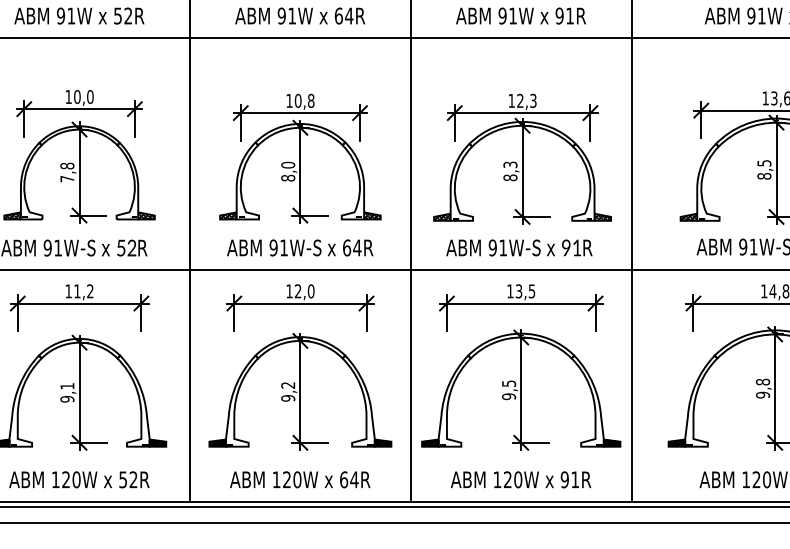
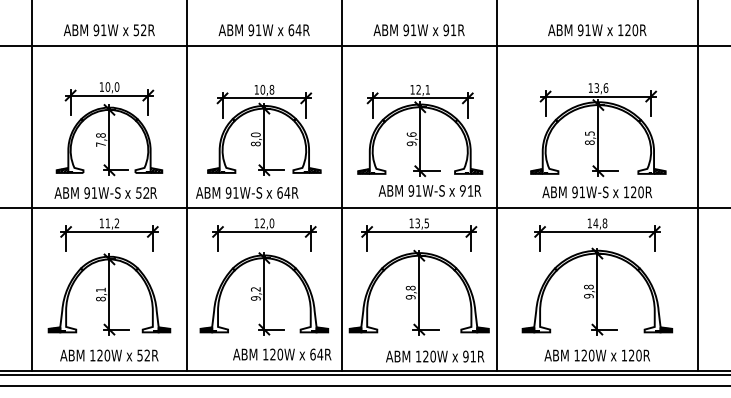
text: (532, 100) -> (427, 89), 12,3 -> 12,1
text: (510, 171) -> (411, 139), 8,3 -> 9,6
text: (300, 247) -> (247, 192), moved
text: (518, 247) -> (429, 190), moved
text: (508, 382) -> (410, 287), 9,5 -> 9,8
text: (66, 398) -> (100, 298), 9,1 -> 8,1
text: (300, 479) -> (282, 354), moved
text: (521, 479) -> (435, 356), moved

